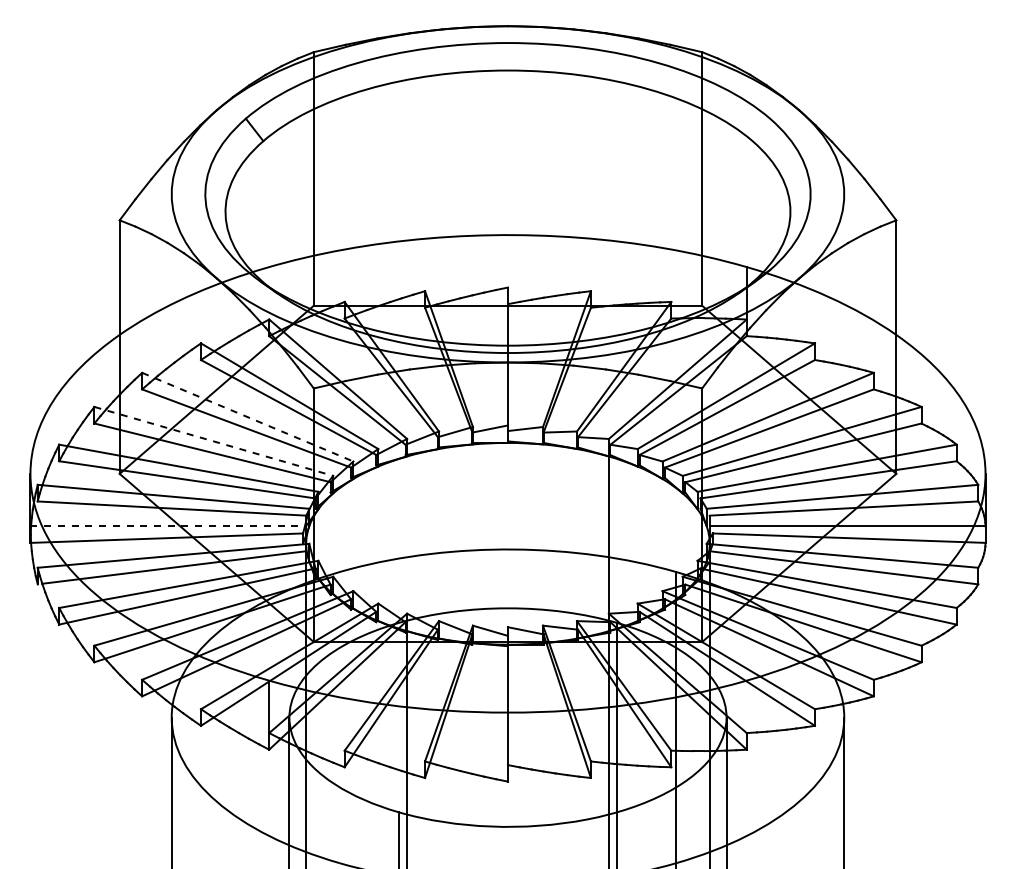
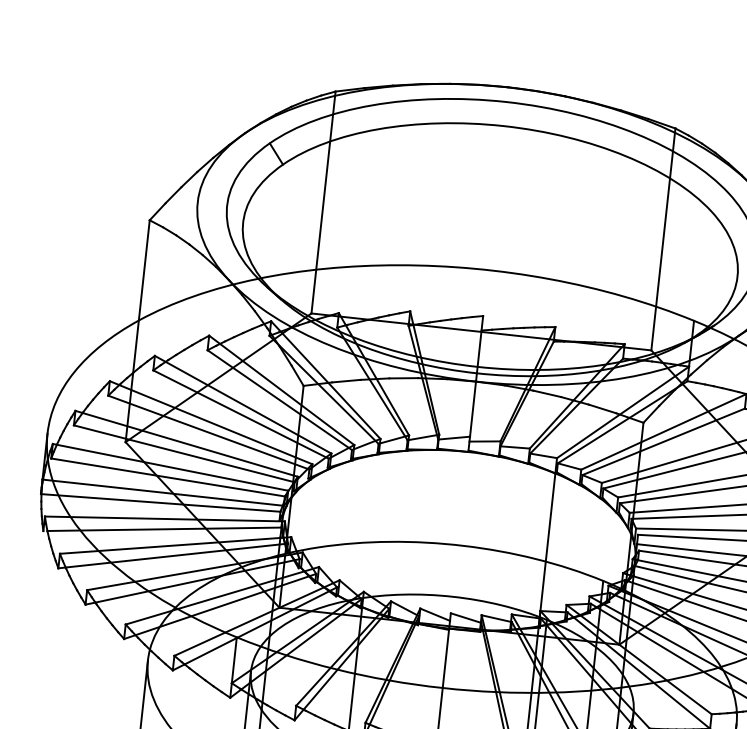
line: (247, 417) -> (242, 404), dashed -> solid
line: (214, 441) -> (211, 422), dashed -> solid
line: (168, 526) -> (163, 492), dashed -> solid

